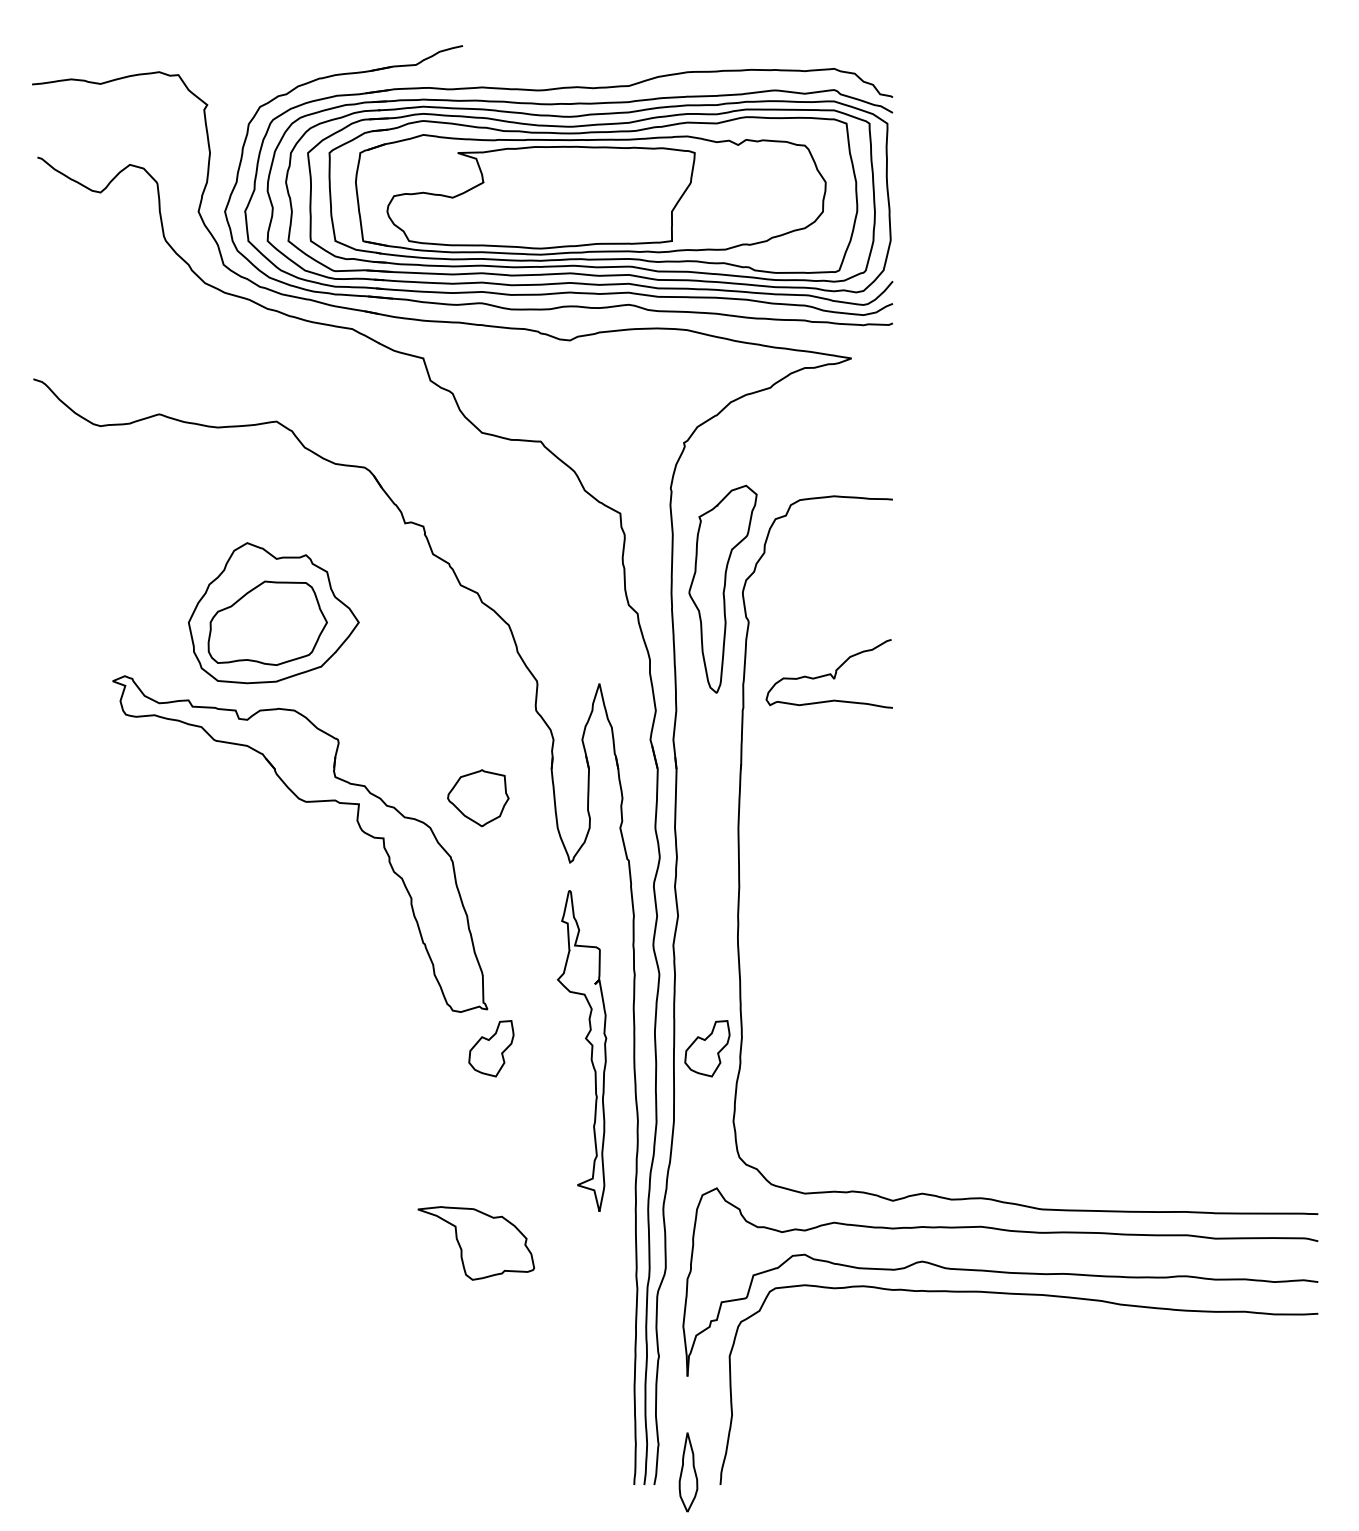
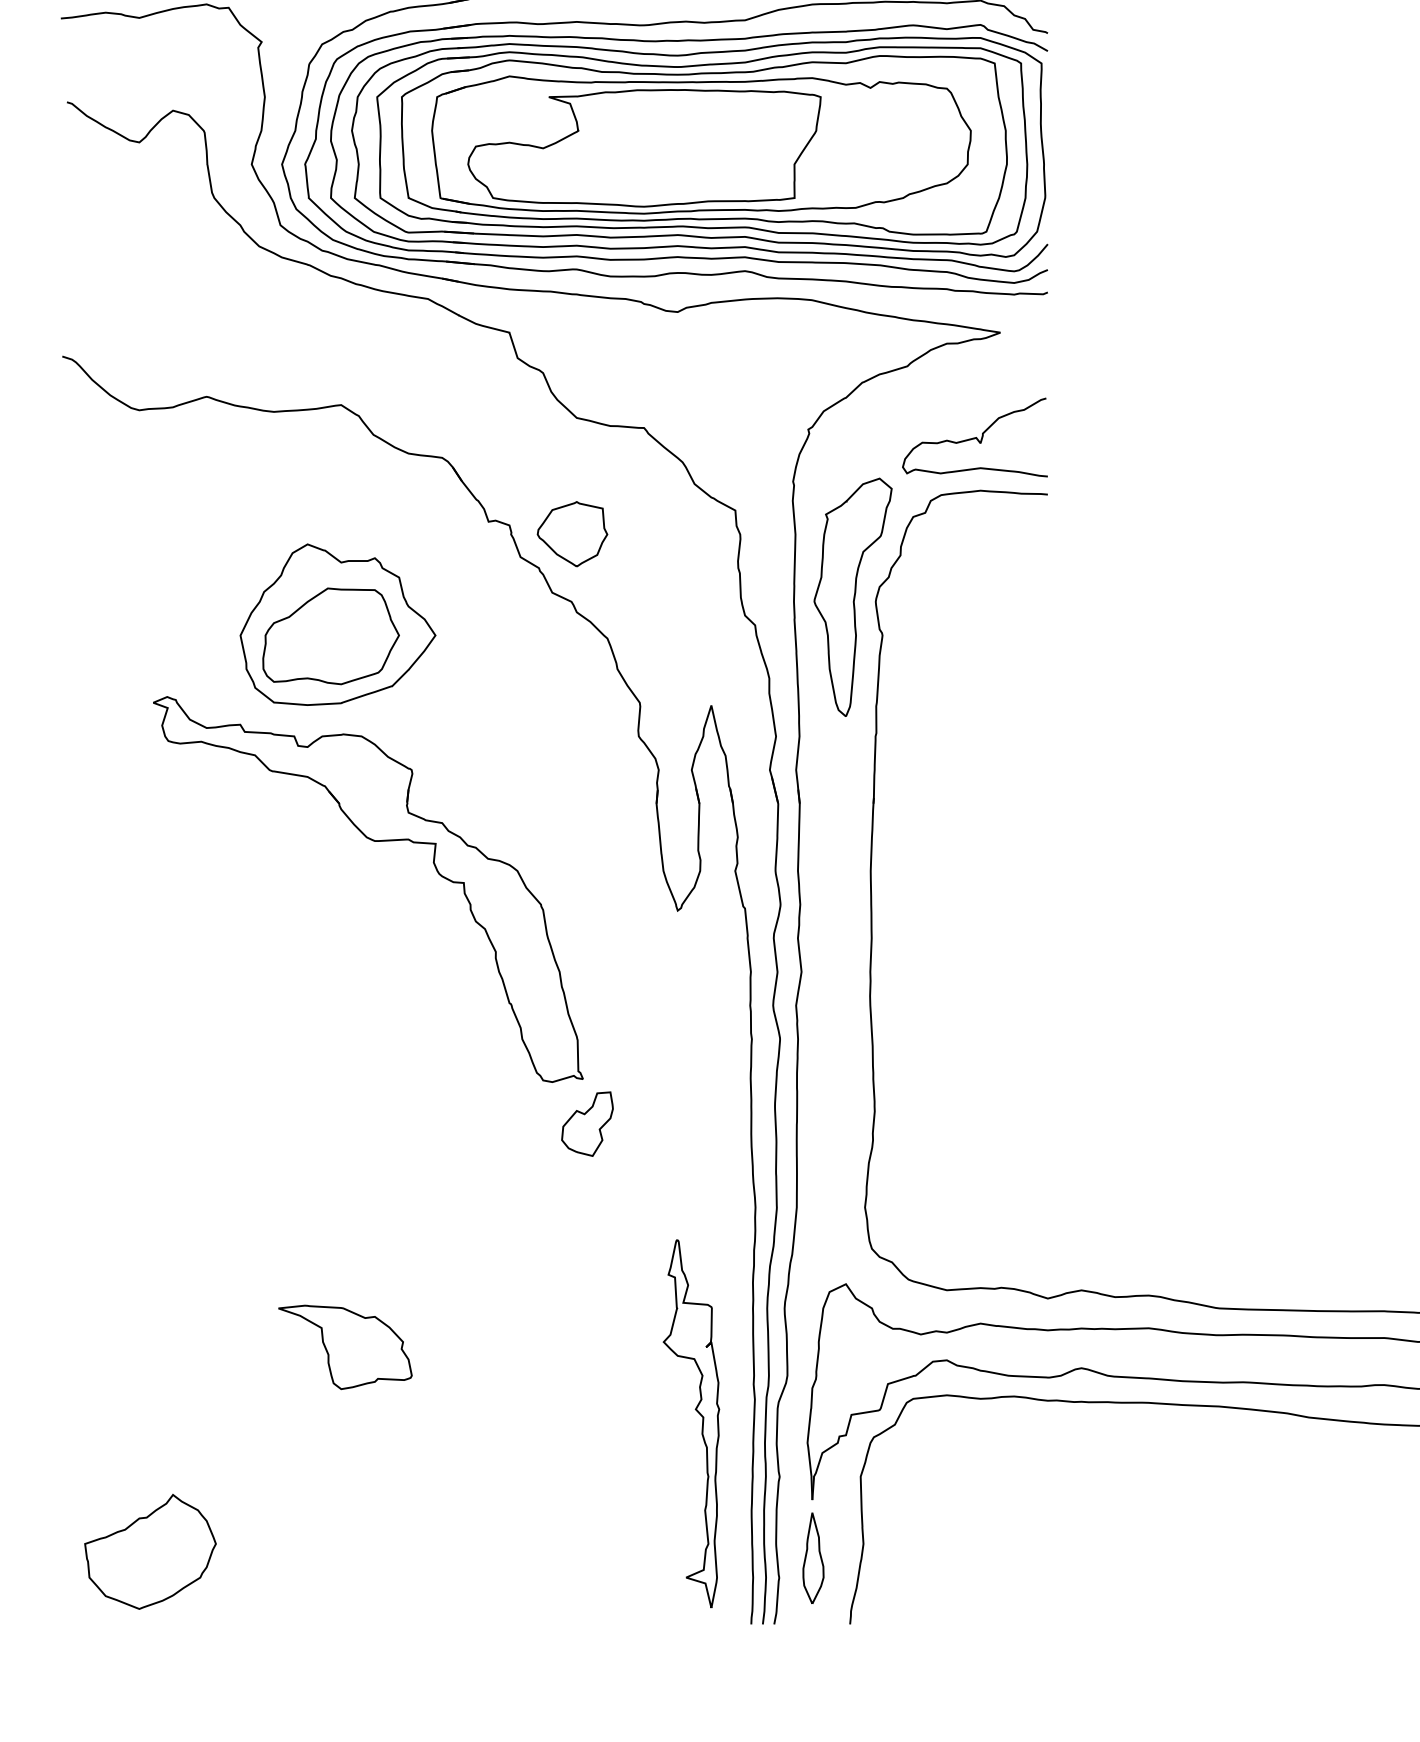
curve: (828, 673) -> (974, 437), moved
part: (478, 797) -> (572, 533), moved
part: (707, 1048) -> (835, 1123), removed
part: (591, 1050) -> (702, 1423), moved
part: (475, 1243) -> (344, 1347), moved
part: (110, 1421) -> (150, 1551), added
part: (688, 1472) -> (813, 1558), moved

